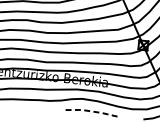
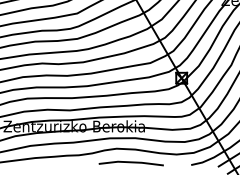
line: (93, 111) -> (131, 162), dashed -> solid

